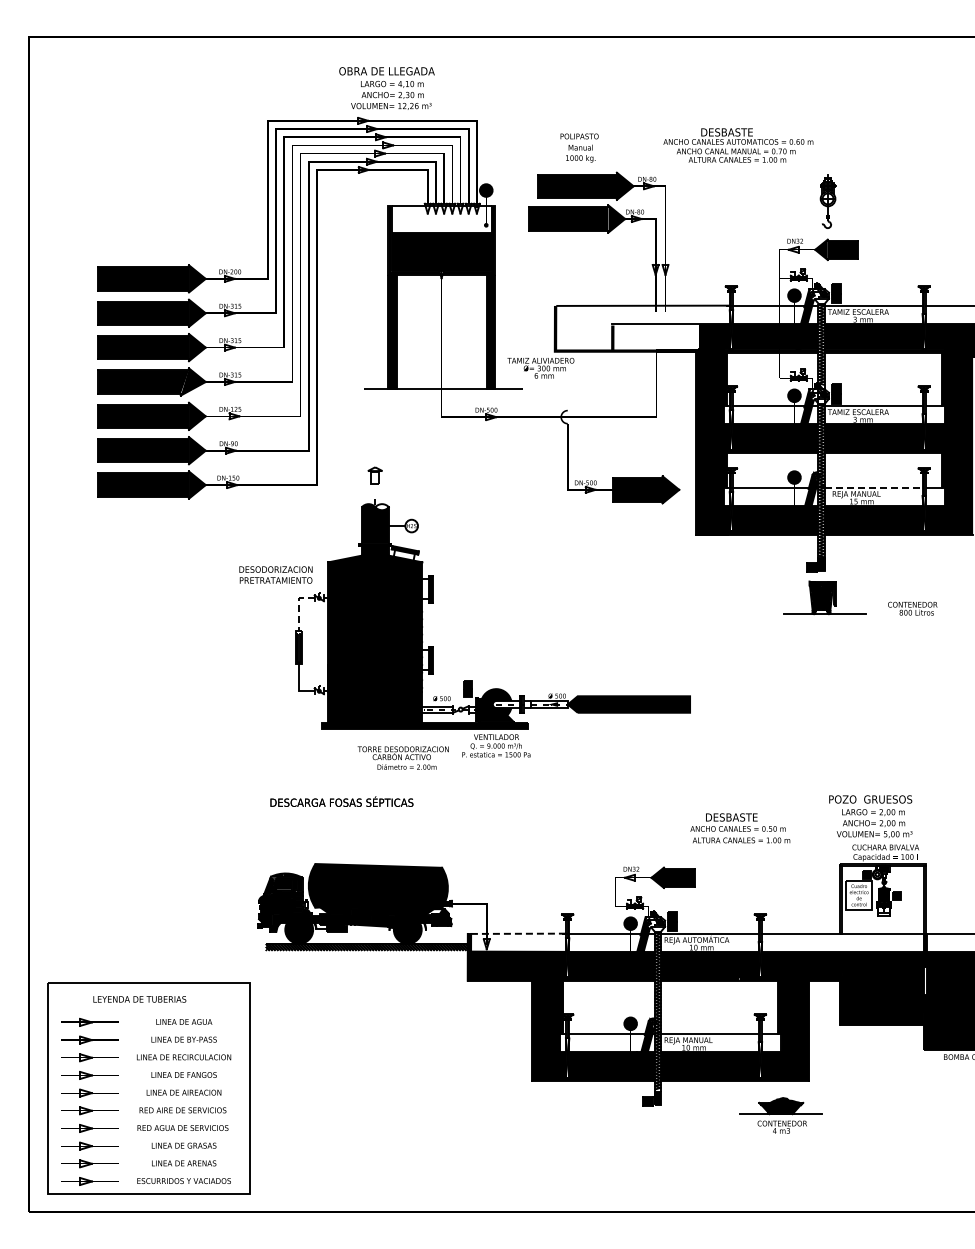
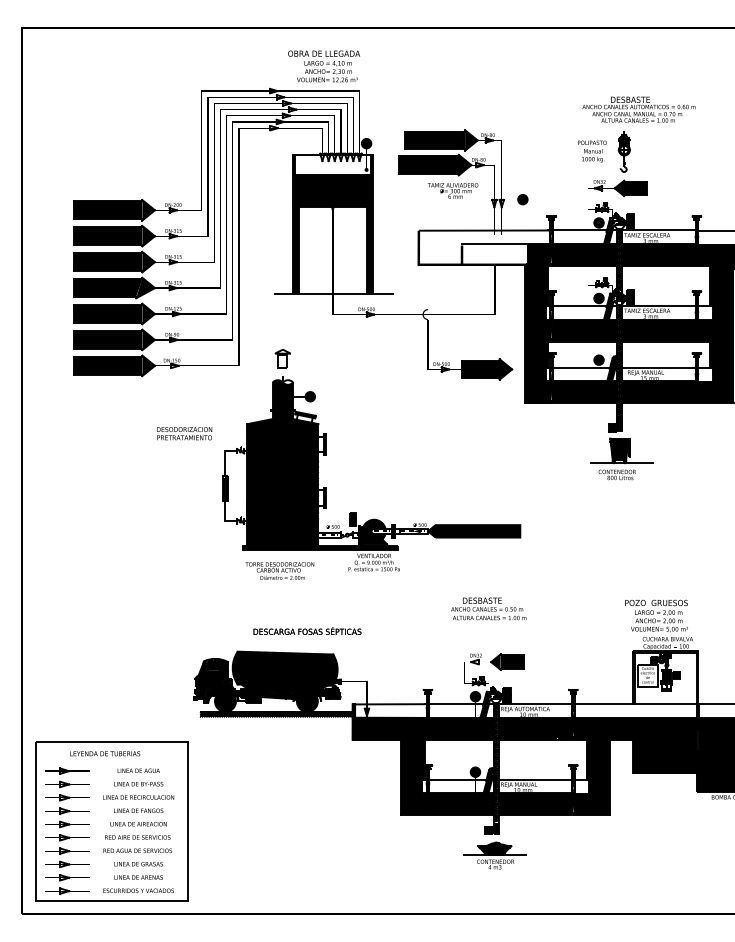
text: (386, 88) -> (323, 66), moved
text: (738, 145) -> (639, 109), moved
text: (579, 147) -> (592, 151), moved
part: (693, 264) -> (522, 199), added
text: (540, 368) -> (452, 191), moved
part: (374, 475) -> (282, 358), size x1.43
line: (873, 487) -> (658, 367), dashed -> solid
fill: (411, 525) -> (310, 396), added
text: (275, 574) -> (184, 433), moved
line: (299, 606) -> (225, 457), dashed -> solid
text: (912, 608) -> (617, 474), moved
text: (402, 757) -> (279, 570), moved
text: (341, 801) -> (307, 630), moved
text: (740, 828) -> (488, 609), moved
line: (518, 933) -> (390, 704), dashed -> solid
part: (780, 1115) -> (494, 855), moved

